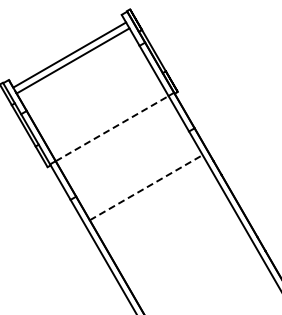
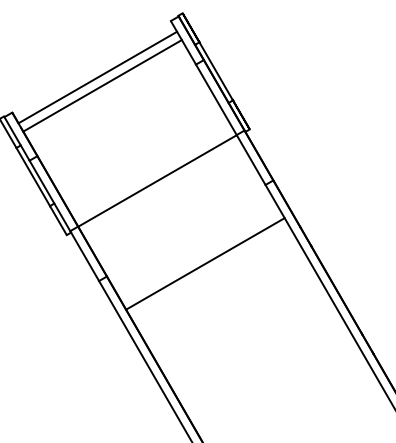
line: (112, 128) -> (157, 180), dashed -> solid
line: (146, 187) -> (205, 263), dashed -> solid

